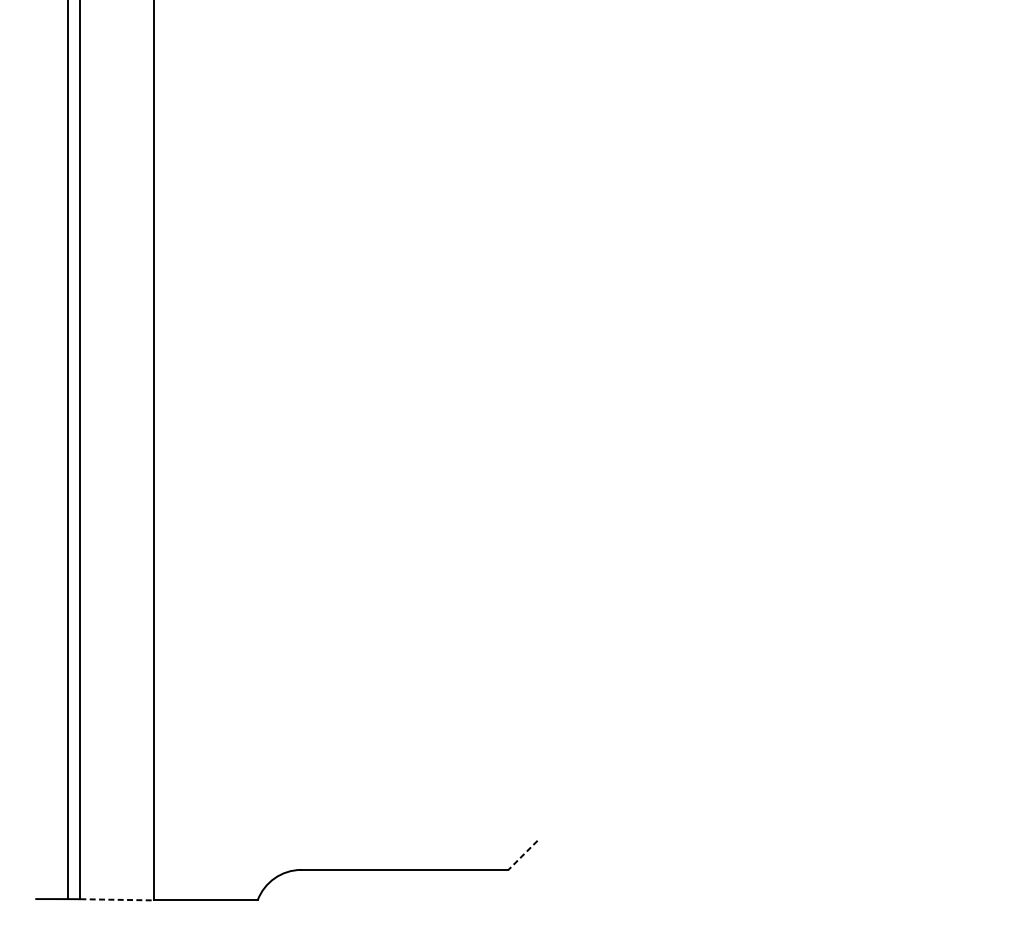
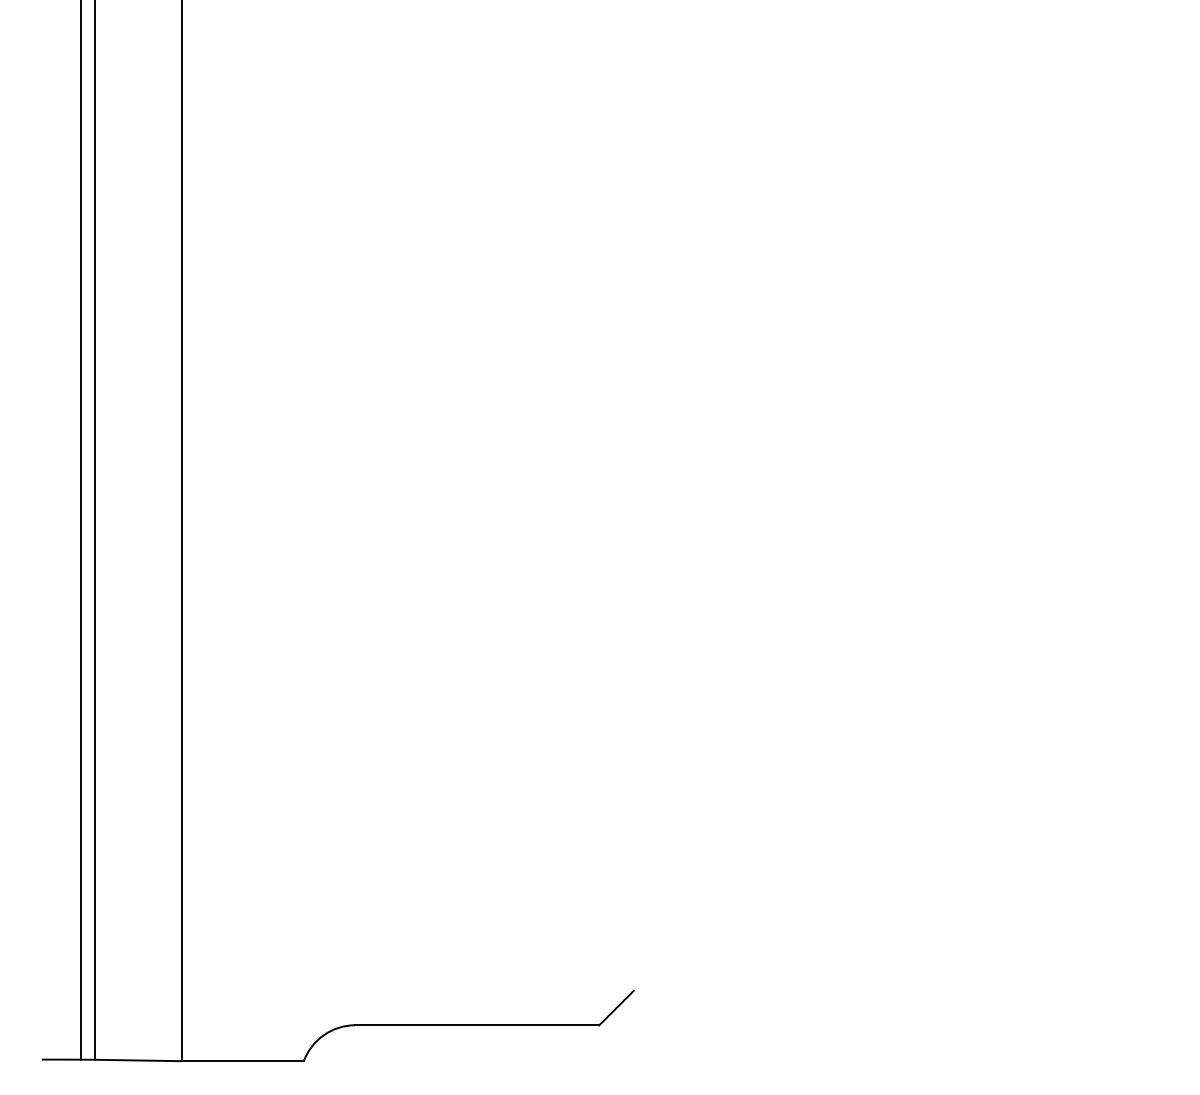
line: (523, 855) -> (616, 1008), dashed -> solid
line: (117, 899) -> (138, 1060), dashed -> solid

